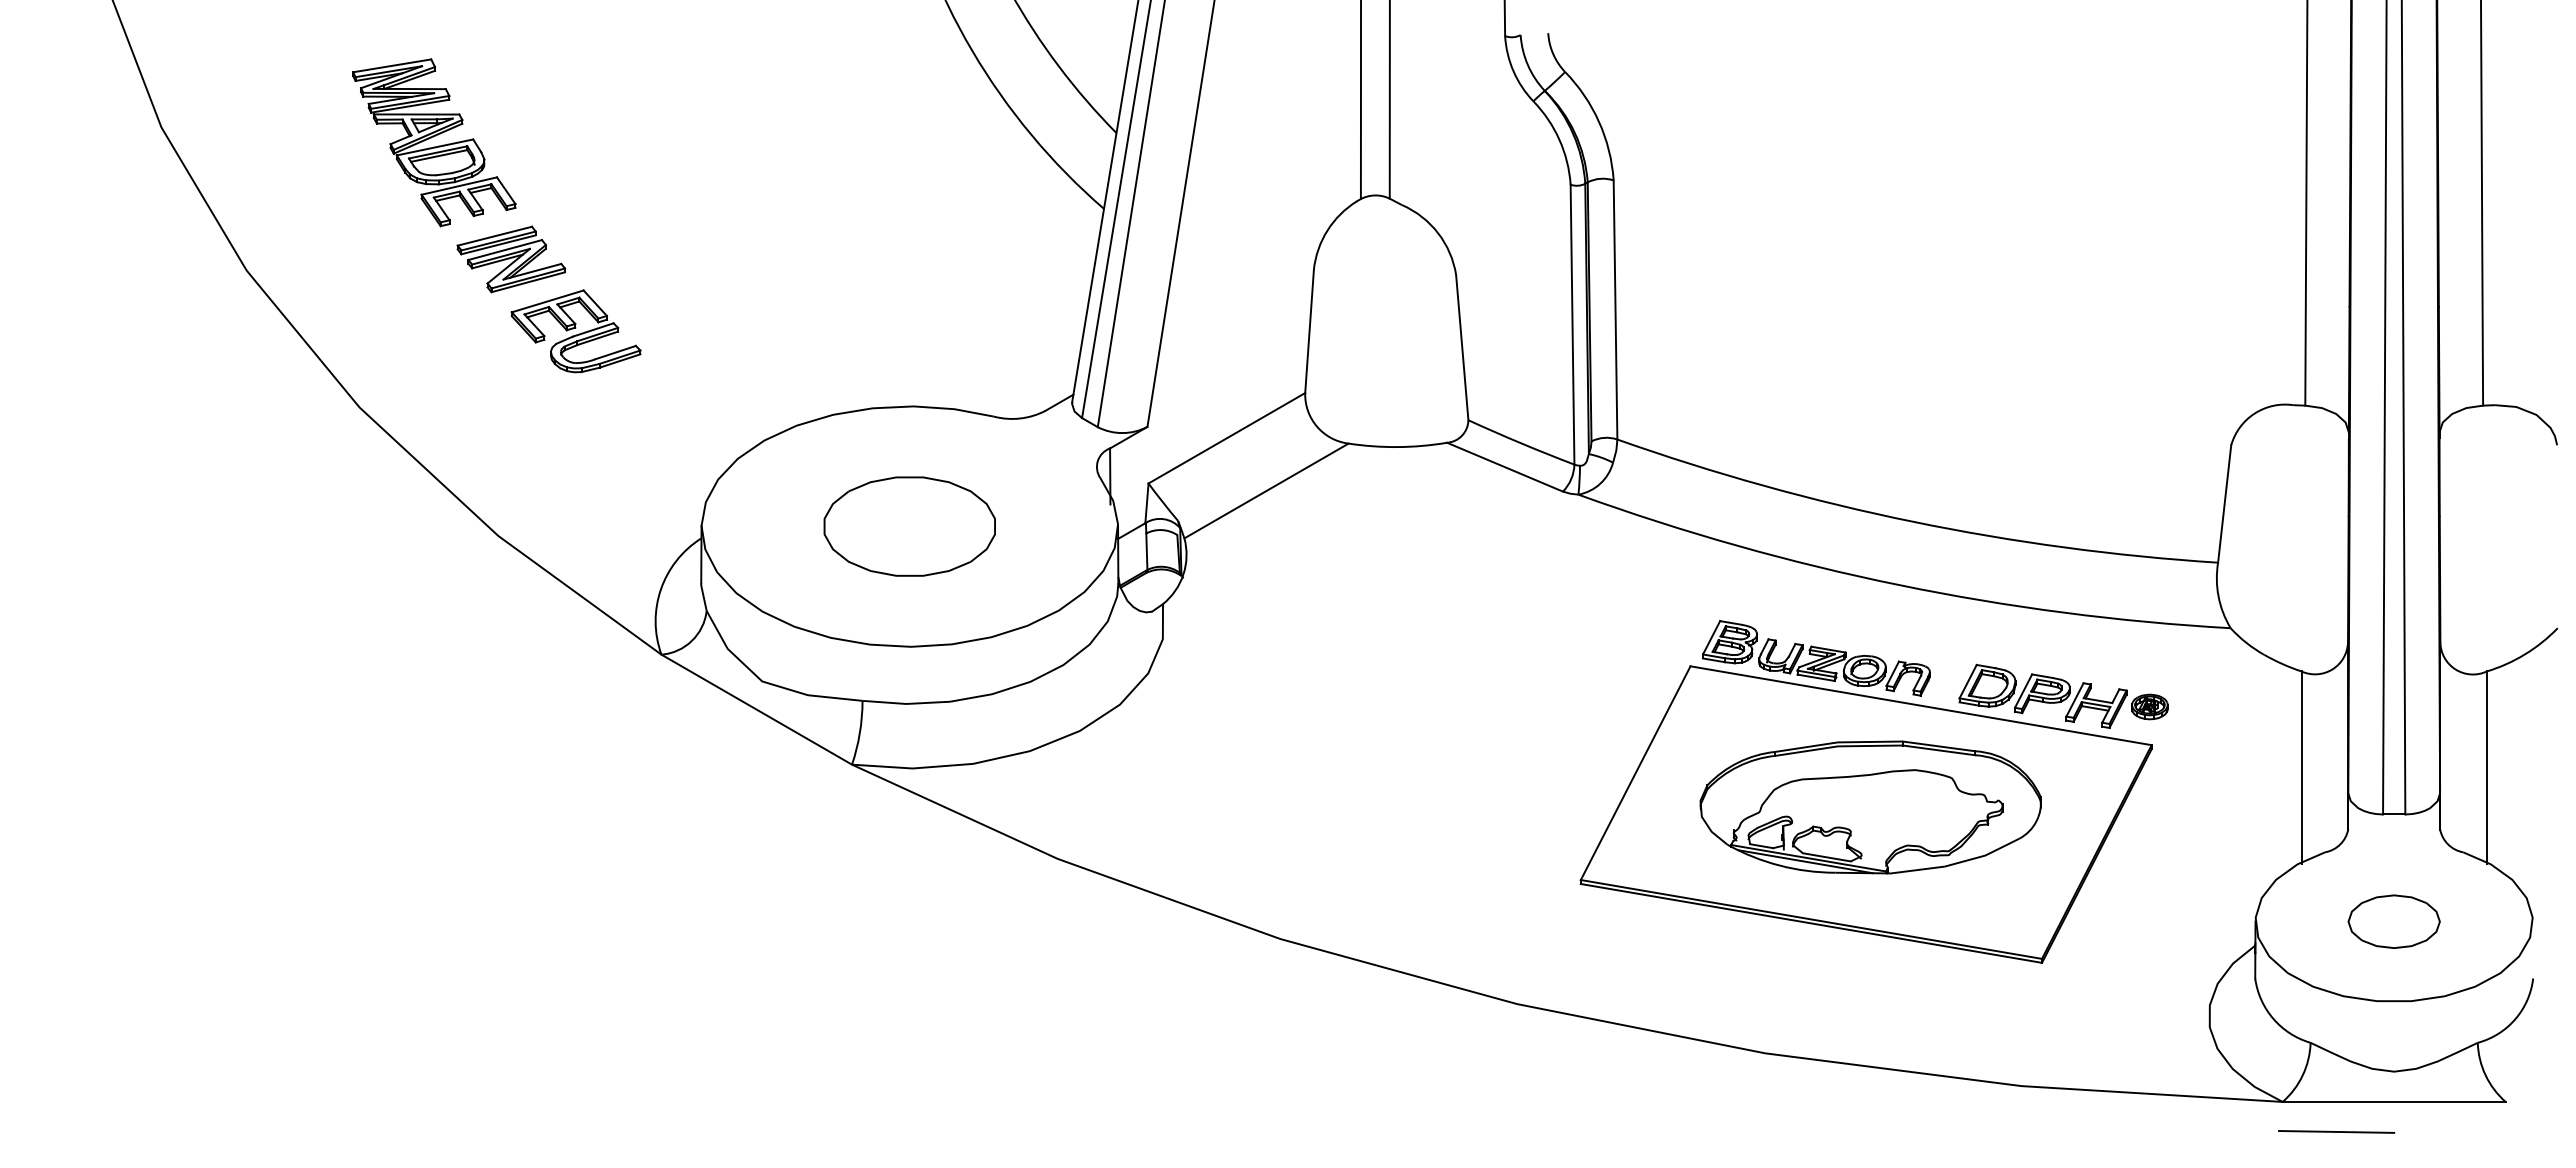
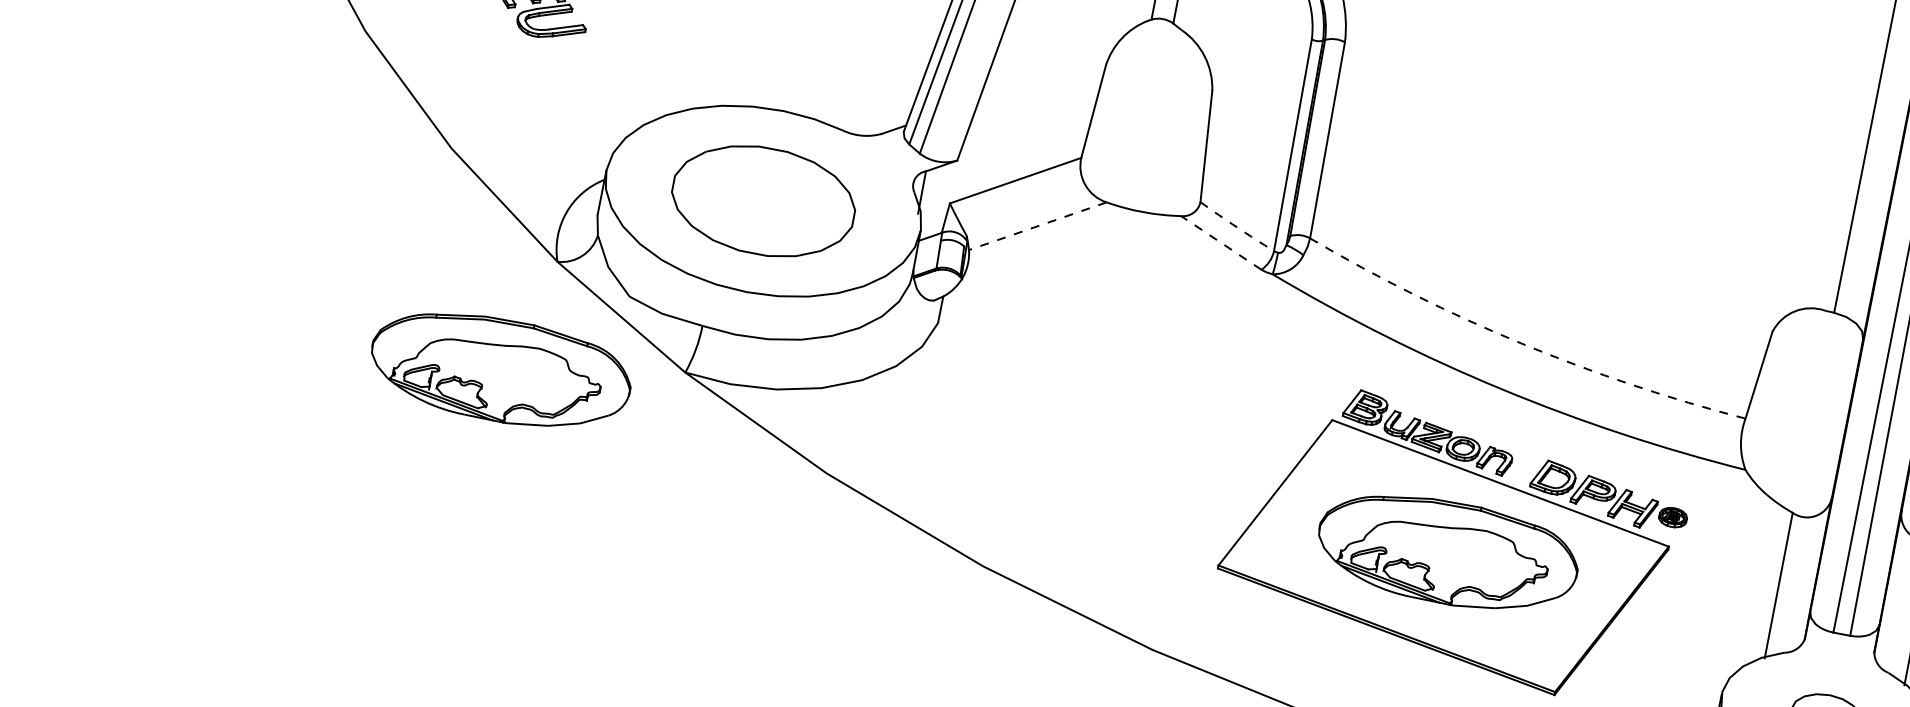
arc: (1521, 443) -> (1237, 227), solid -> dashed
line: (1505, 467) -> (1221, 243), solid -> dashed
line: (1266, 490) -> (1037, 225), solid -> dashed
arc: (1913, 521) -> (1521, 343), solid -> dashed
part: (909, 526) -> (763, 201), size x1.4
part: (615, 807) -> (500, 370), added

